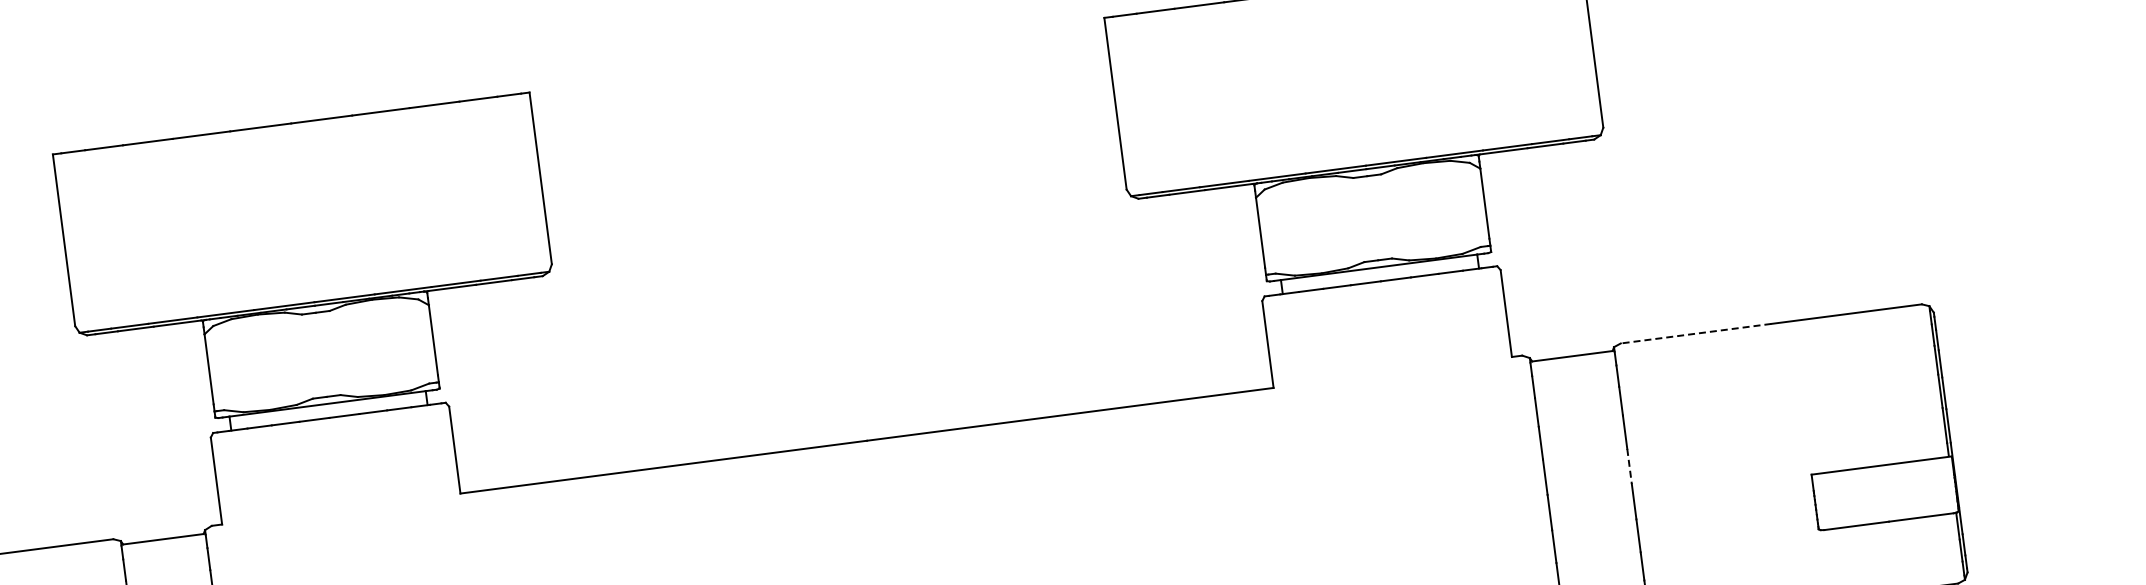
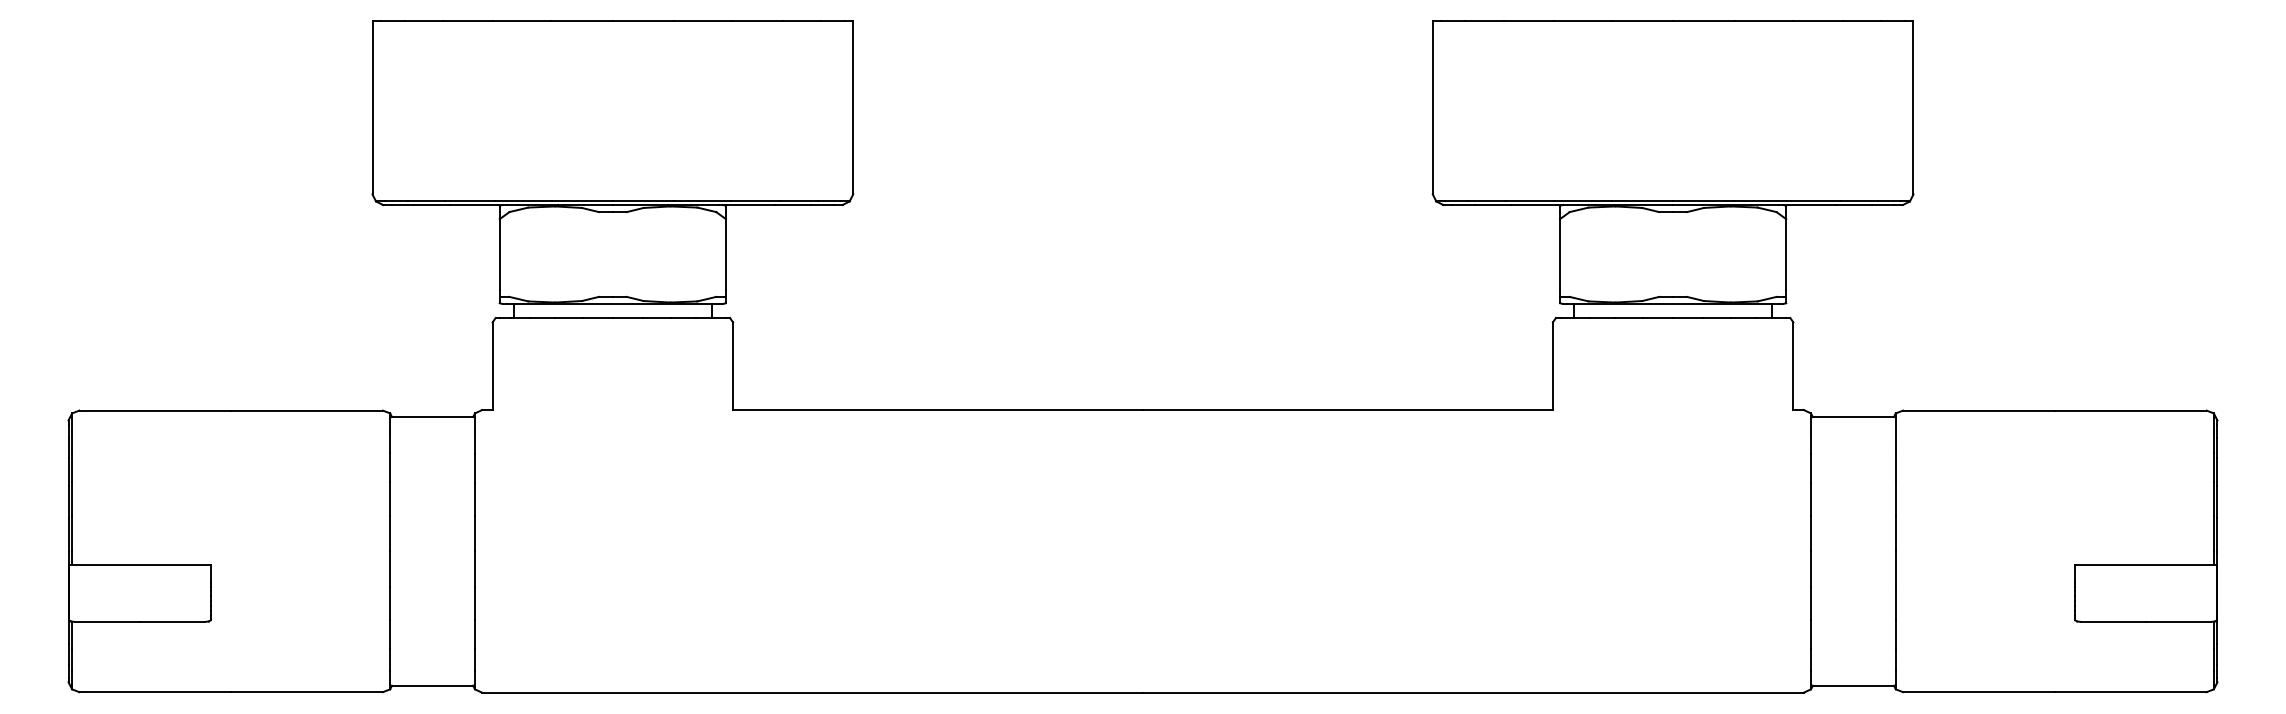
line: (1695, 333) -> (1978, 410), dashed -> solid
line: (1629, 466) -> (1895, 533), dashed -> solid

